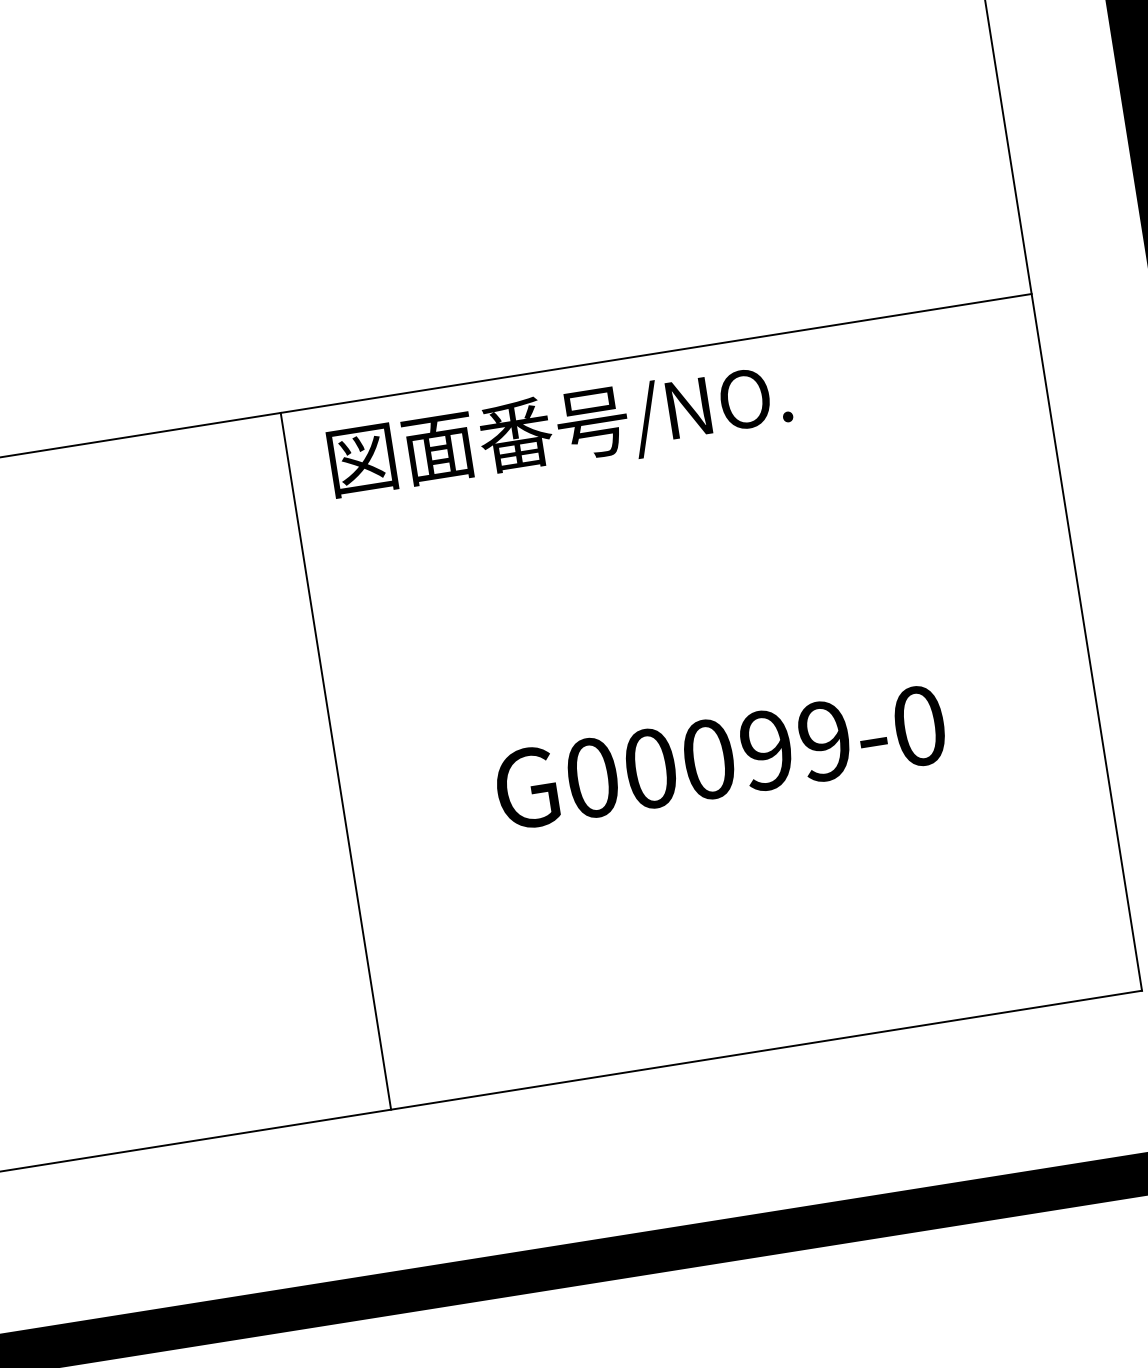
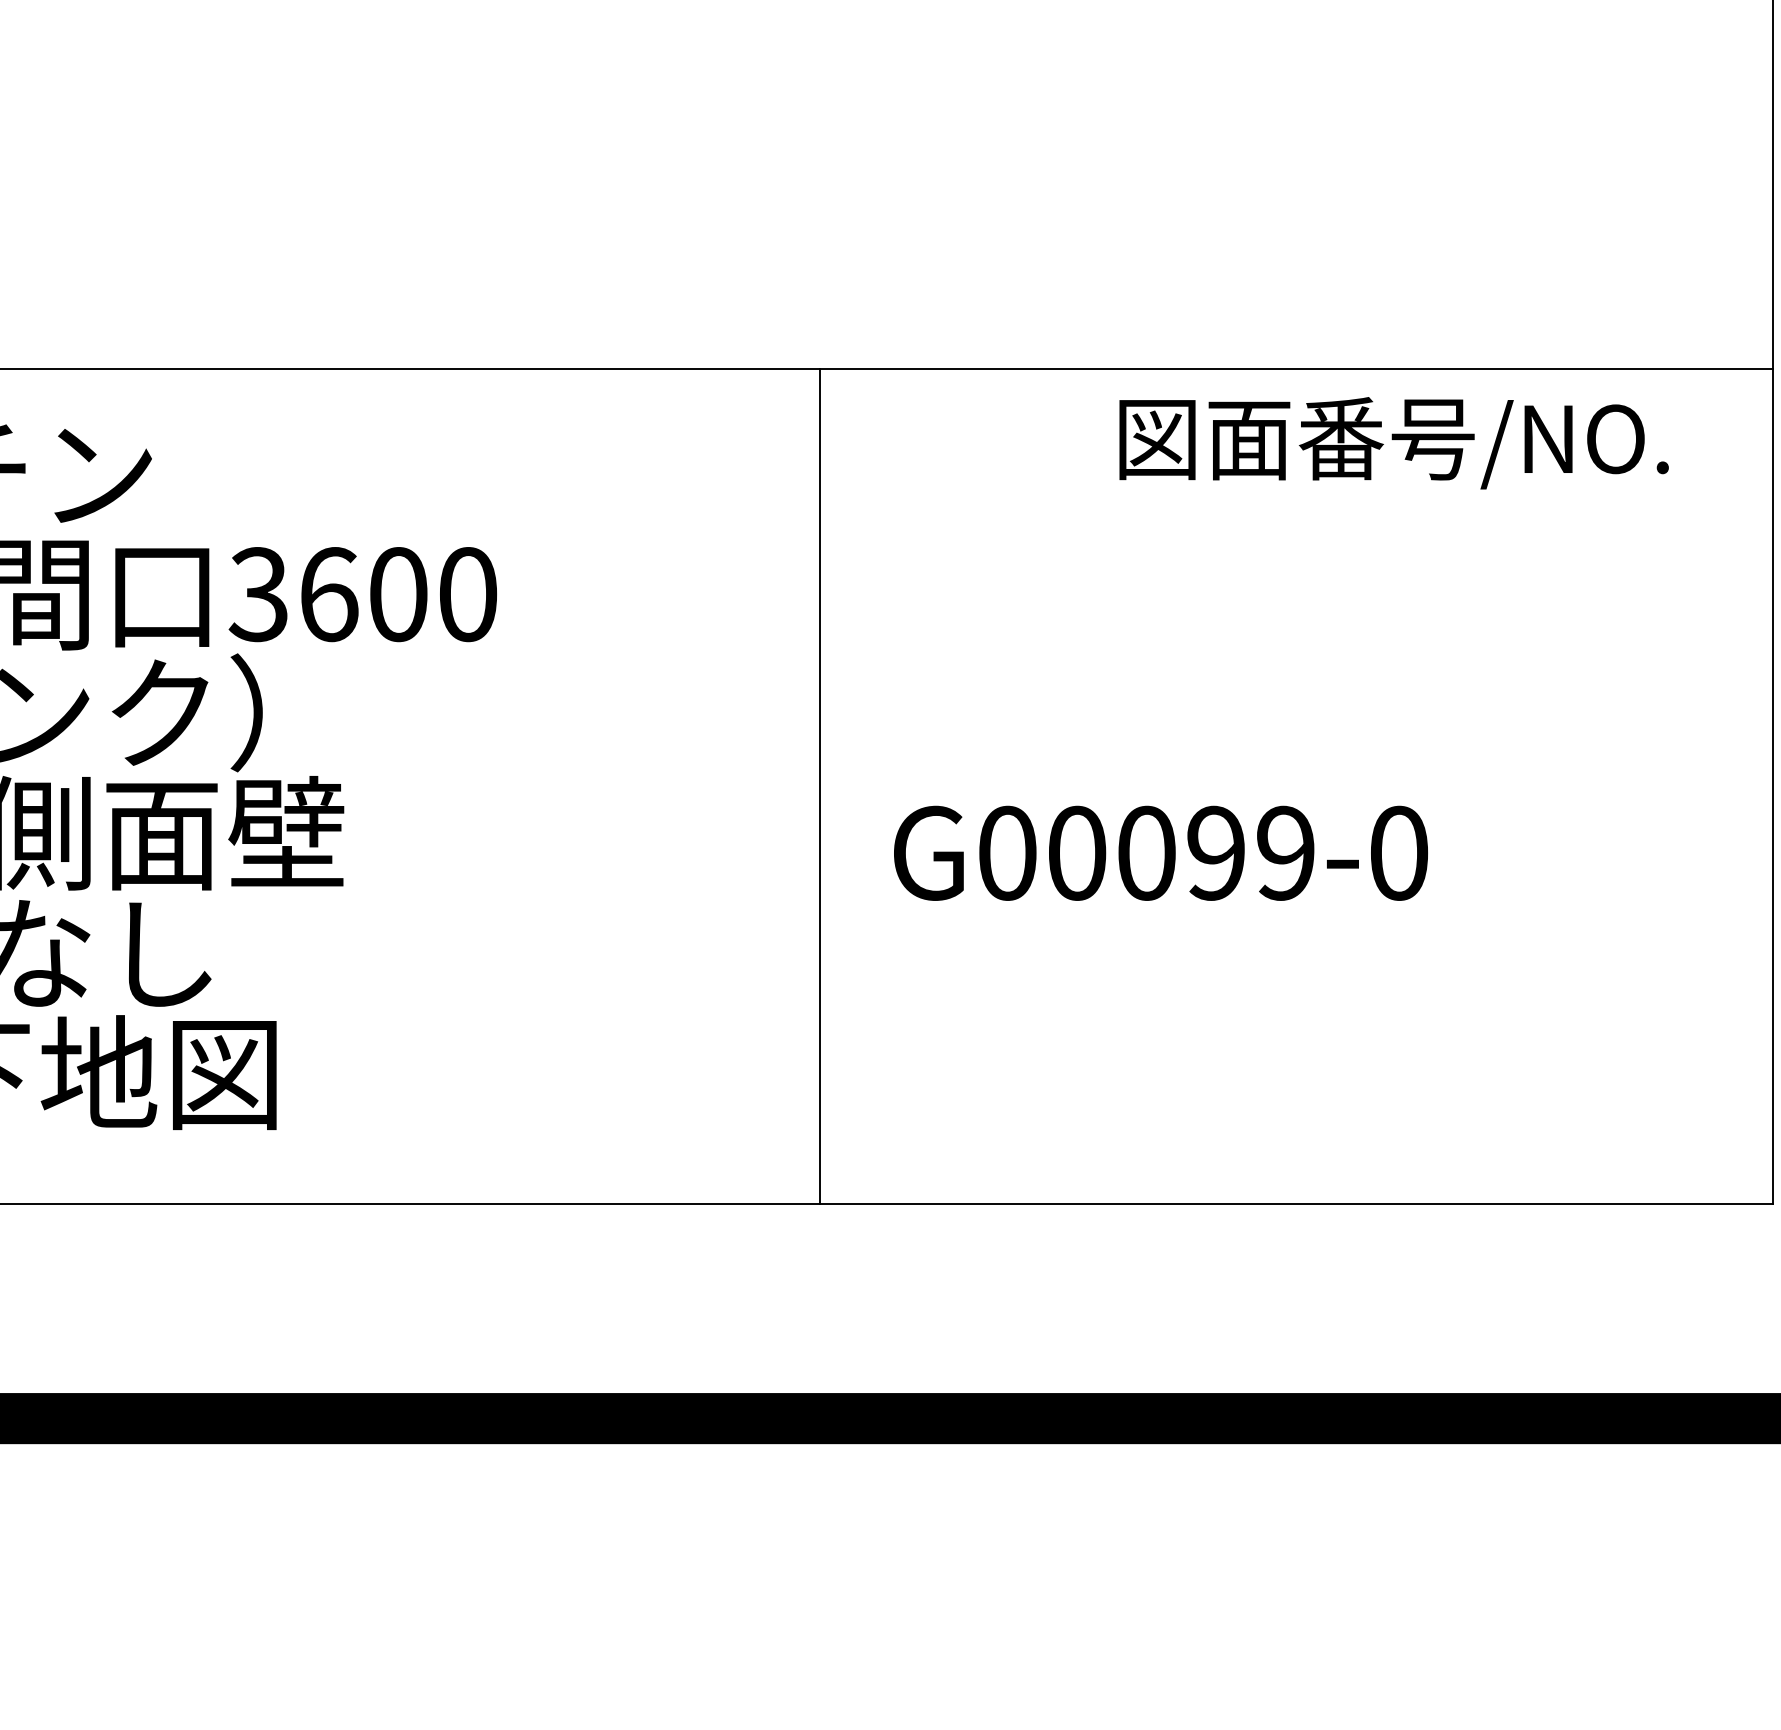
text: (560, 432) -> (1393, 443), moved
text: (720, 756) -> (1160, 852), moved
line: (335, 761) -> (819, 786), moved

